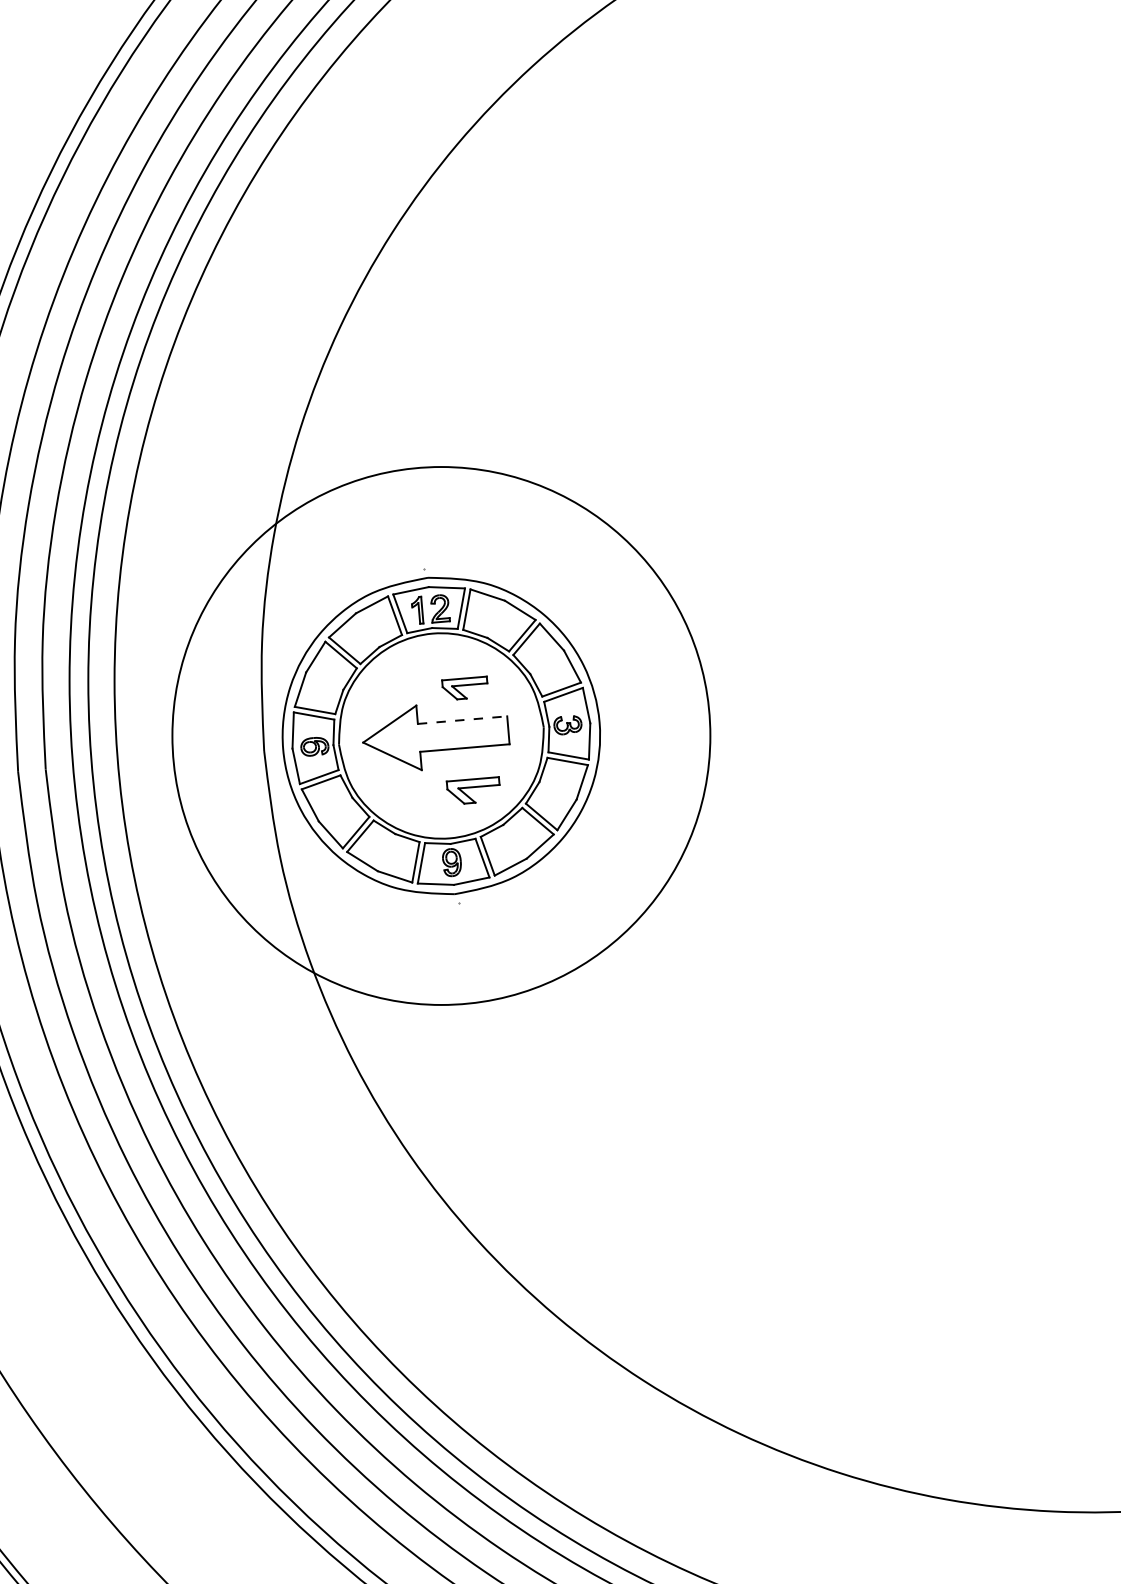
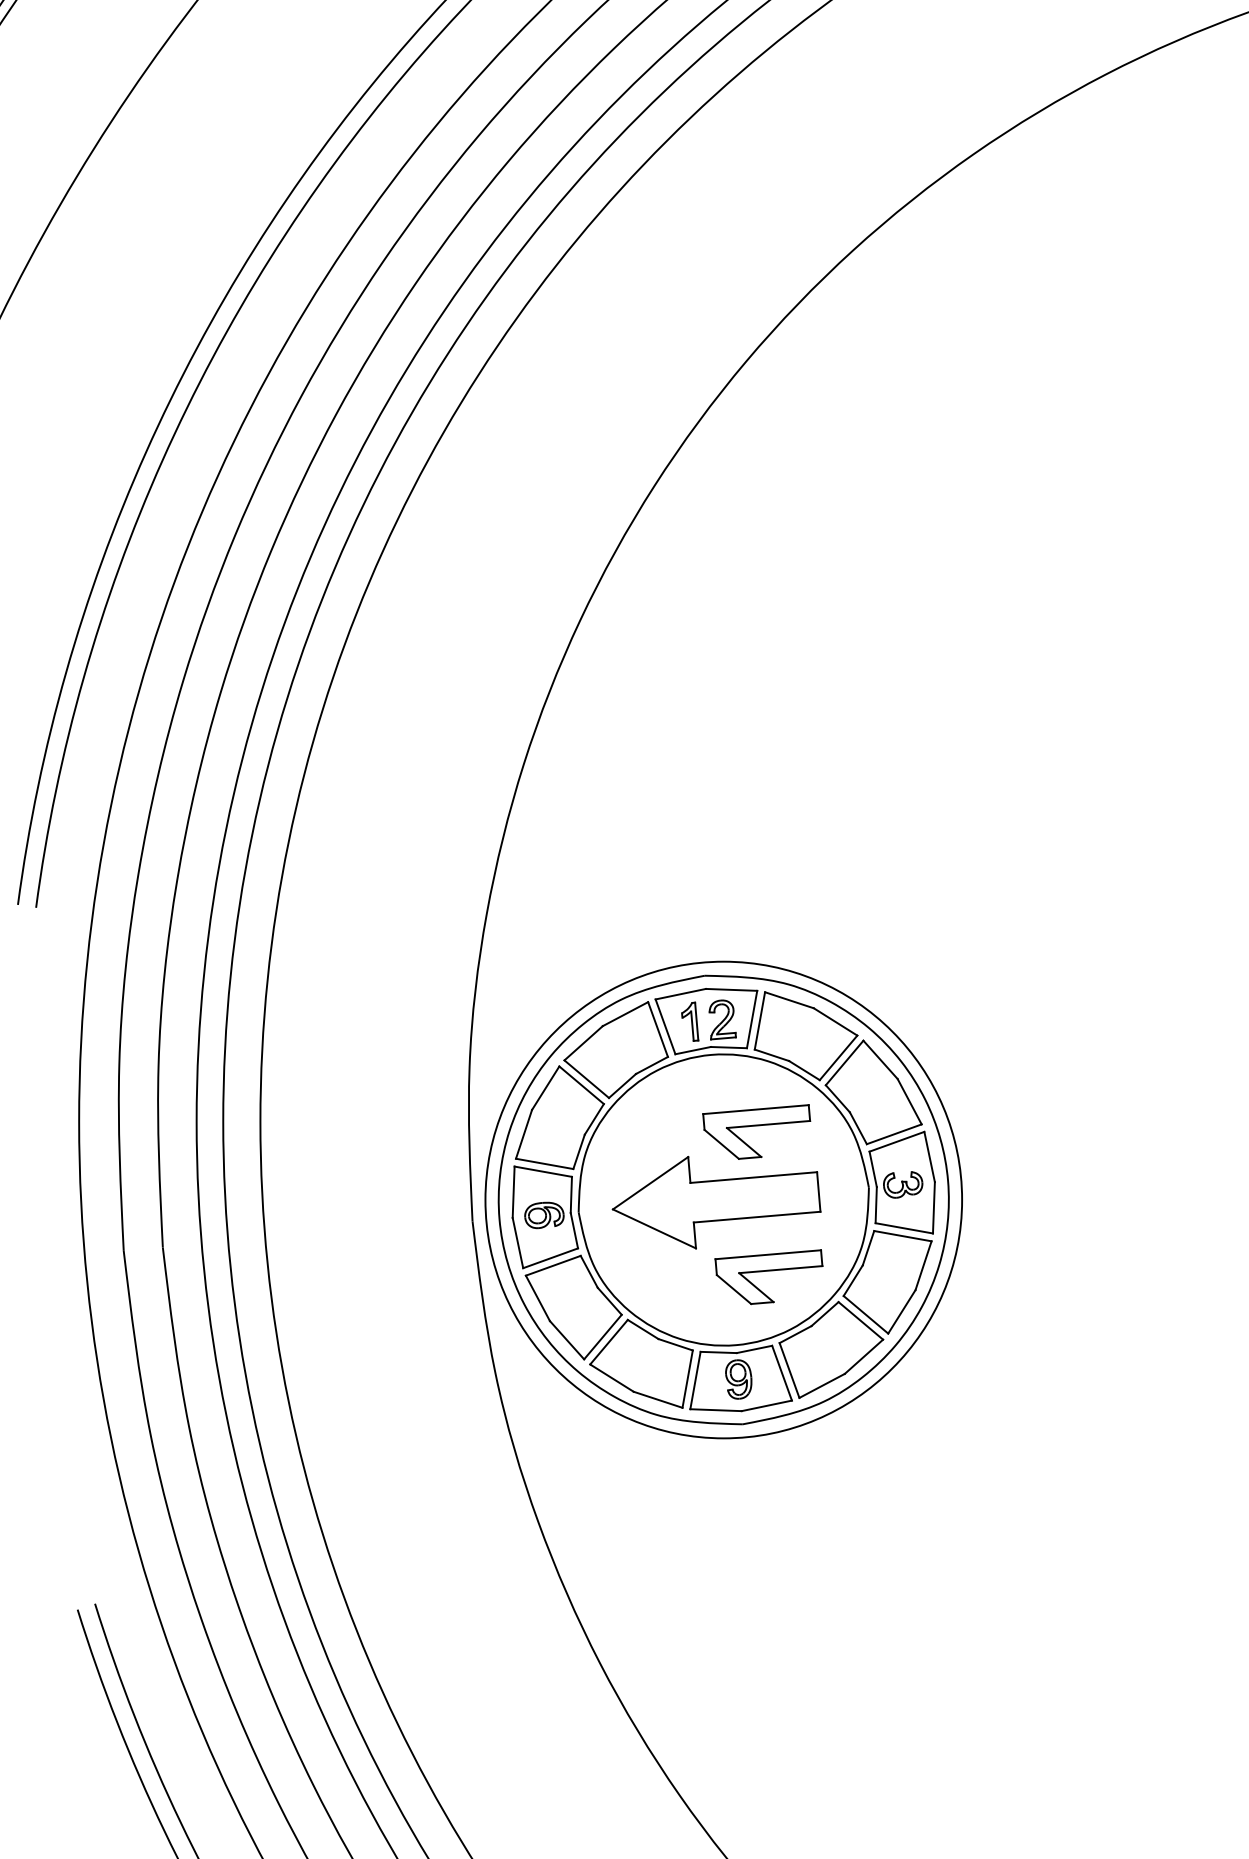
part: (464, 687) -> (756, 1131), size x1.67
line: (462, 720) -> (753, 1178), dashed -> solid
circle: (441, 735) -> (723, 1199), size x0.62
part: (472, 790) -> (767, 1277), size x1.43

